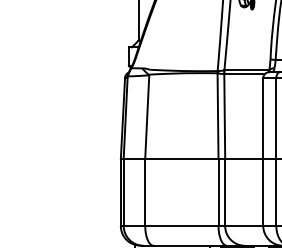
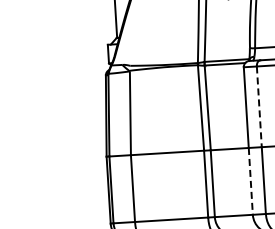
line: (276, 119) -> (259, 107), solid -> dashed
line: (263, 192) -> (251, 181), solid -> dashed

